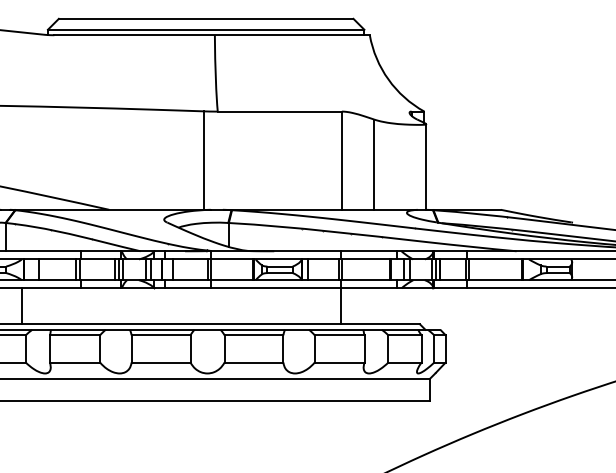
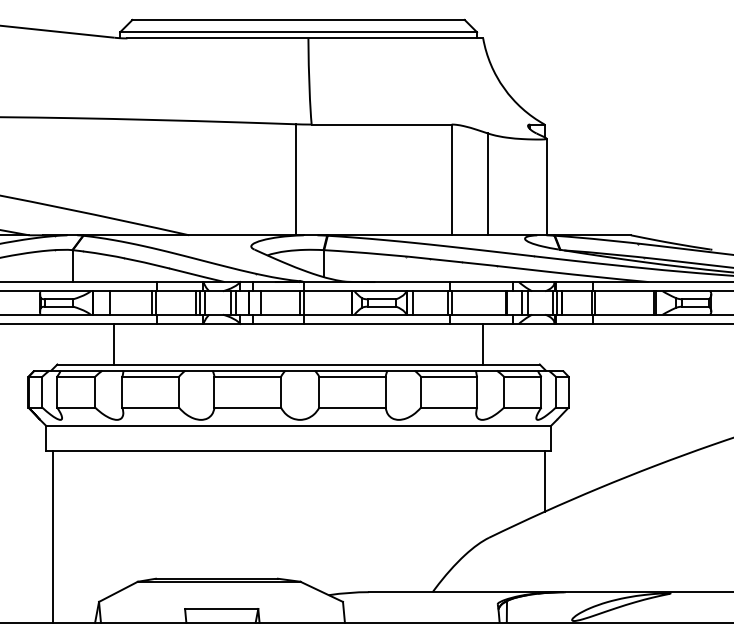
line: (22, 305) -> (114, 343), moved
line: (341, 305) -> (483, 343), moved
line: (424, 427) -> (544, 480), added

